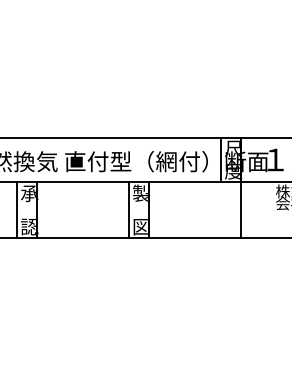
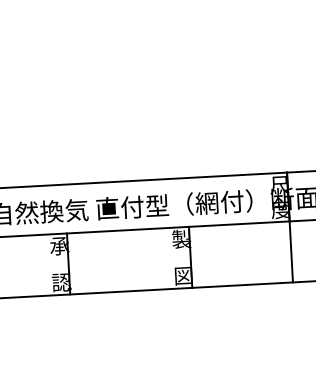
line: (221, 159) -> (267, 197), removed
line: (17, 210) -> (47, 265), removed
line: (129, 210) -> (169, 258), removed

